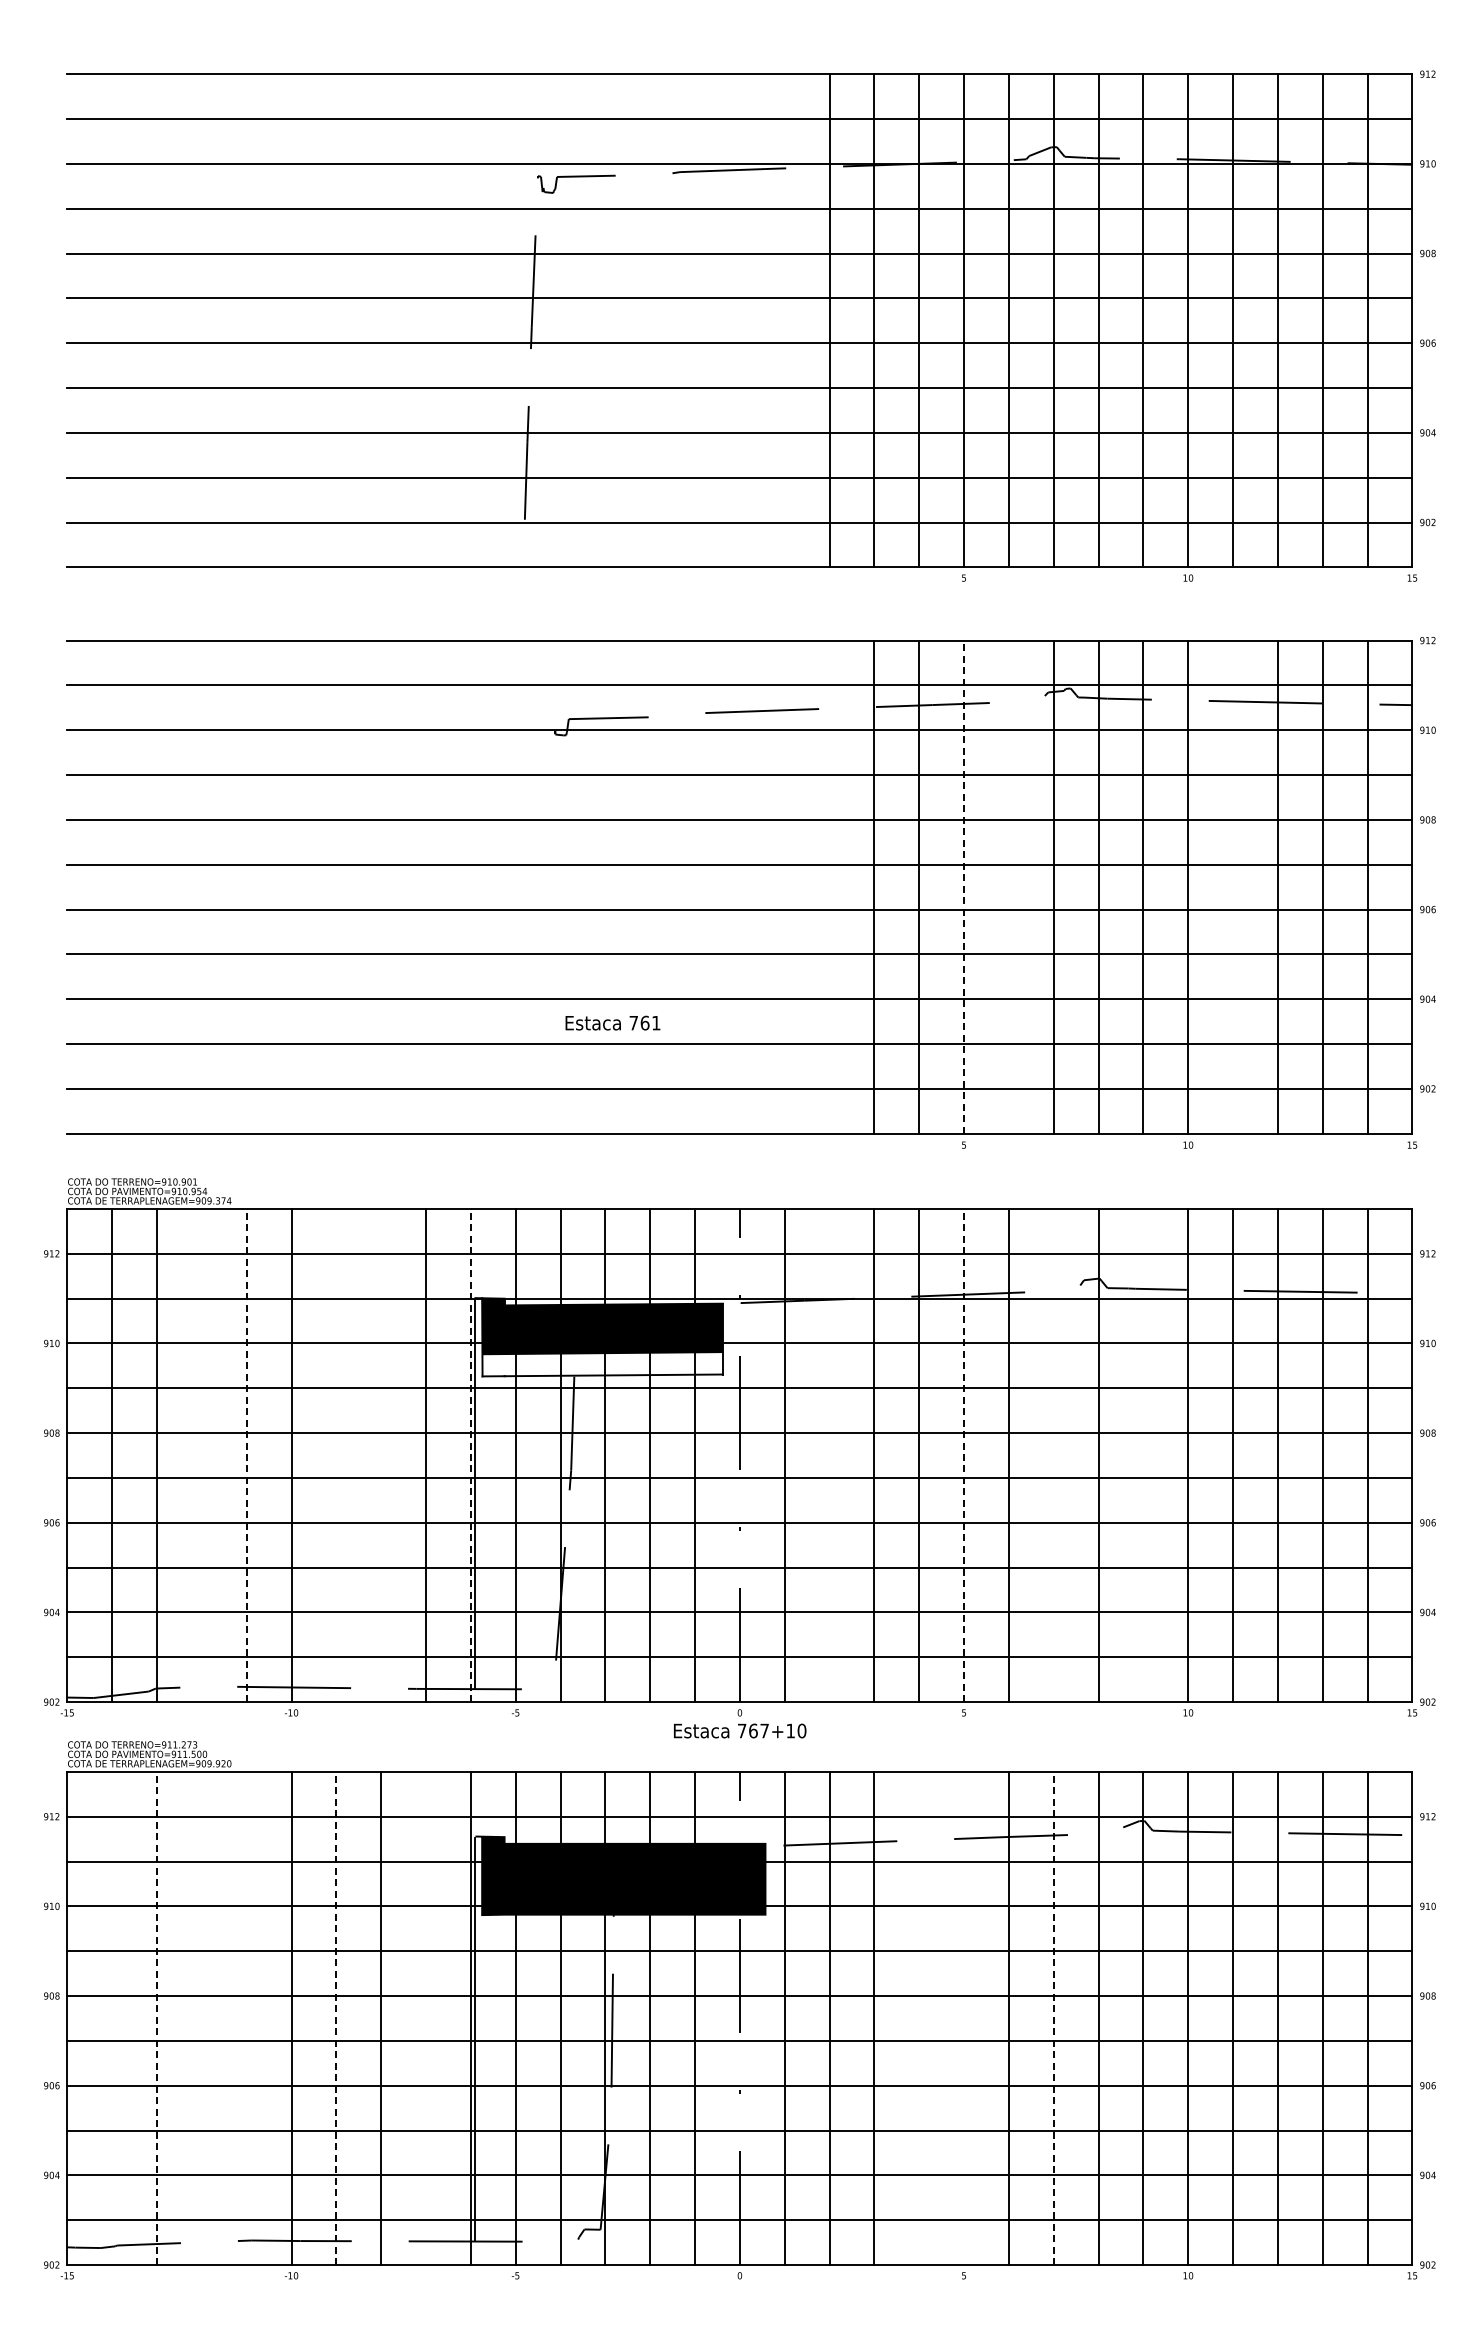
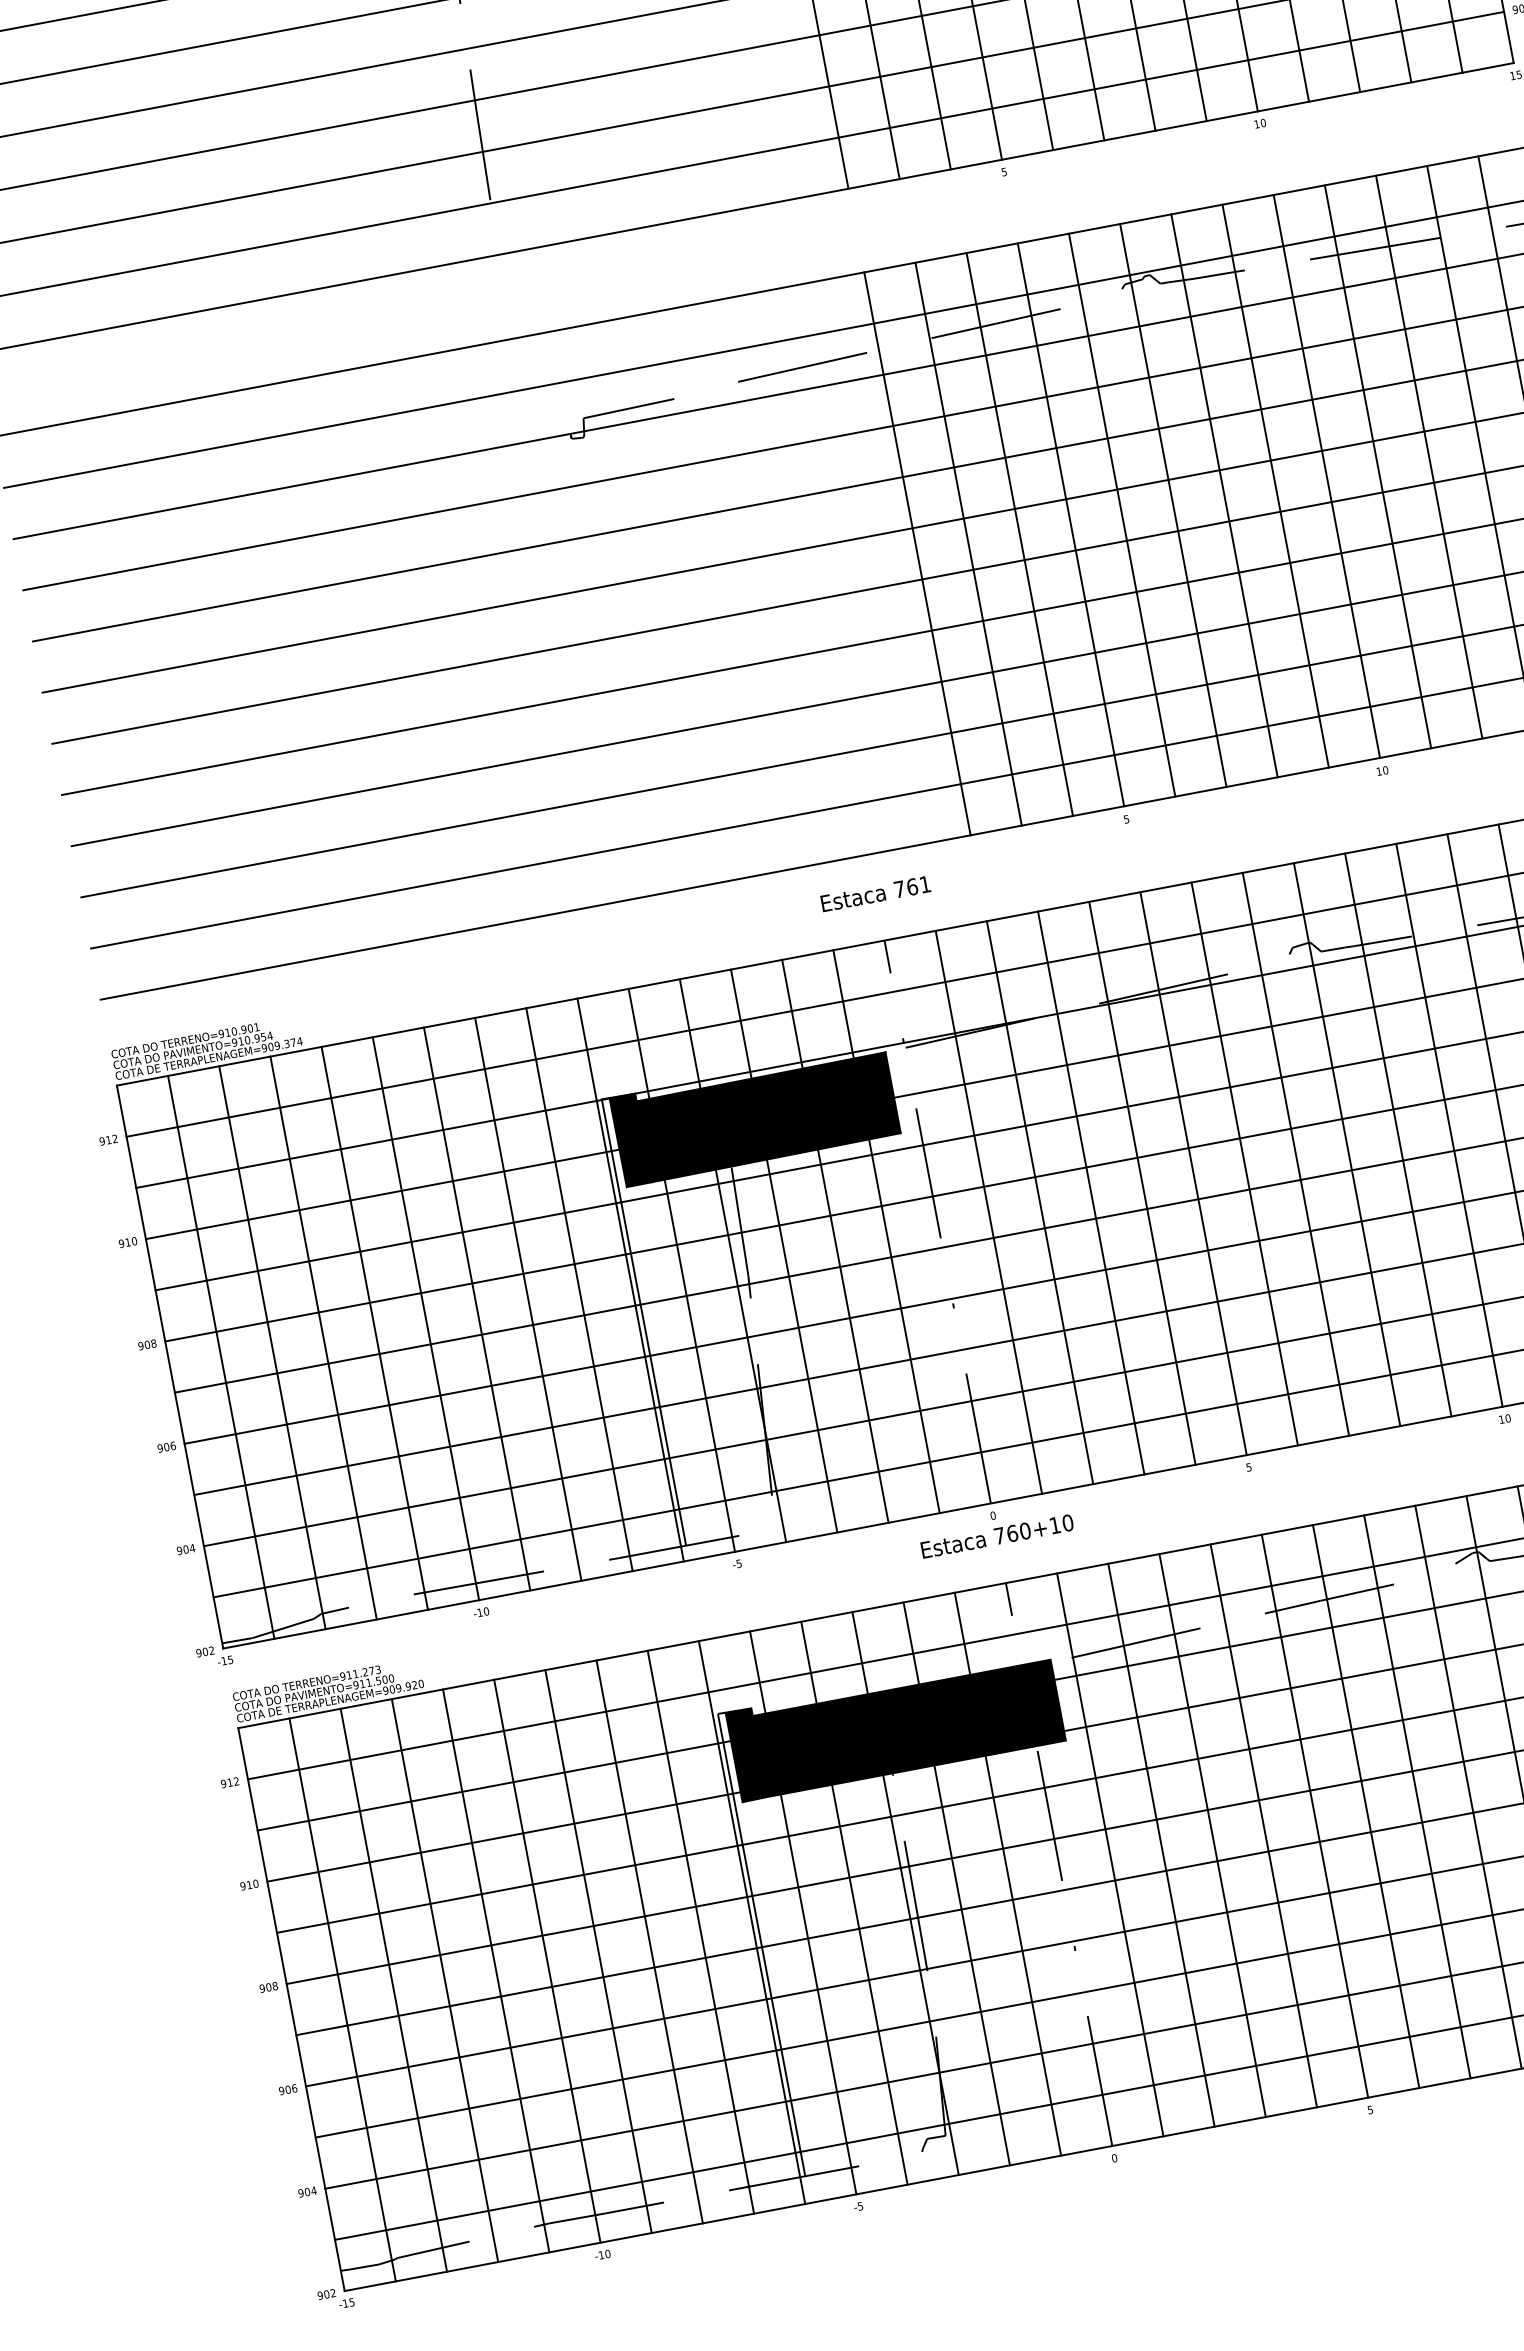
line: (829, 886) -> (917, 553), added
line: (1008, 886) -> (1121, 514), added
line: (1233, 886) -> (1378, 465), added
line: (964, 887) -> (1071, 525), dashed -> solid
text: (612, 1022) -> (875, 893), moved
fill: (602, 1364) -> (761, 1147), added
line: (201, 1455) -> (323, 1338), added
line: (246, 1455) -> (374, 1328), dashed -> solid
line: (336, 1455) -> (477, 1308), added
line: (381, 1455) -> (528, 1299), added
line: (470, 1455) -> (630, 1280), dashed -> solid
line: (829, 1455) -> (1039, 1202), added
line: (964, 1455) -> (1194, 1173), dashed -> solid
line: (1053, 1455) -> (1295, 1154), added
line: (1143, 1455) -> (1398, 1134), added
text: (764, 1730) -> (1025, 1530), 767+10 -> 760+10
line: (112, 2018) -> (342, 1999), added
line: (157, 2018) -> (394, 1990), dashed -> solid
line: (201, 2018) -> (444, 1980), added
line: (246, 2018) -> (495, 1971), added
line: (336, 2018) -> (598, 1951), dashed -> solid
line: (426, 2018) -> (701, 1932), added
line: (919, 2018) -> (1264, 1825), added
line: (964, 2018) -> (1315, 1816), added
line: (1053, 2018) -> (1417, 1796), dashed -> solid

